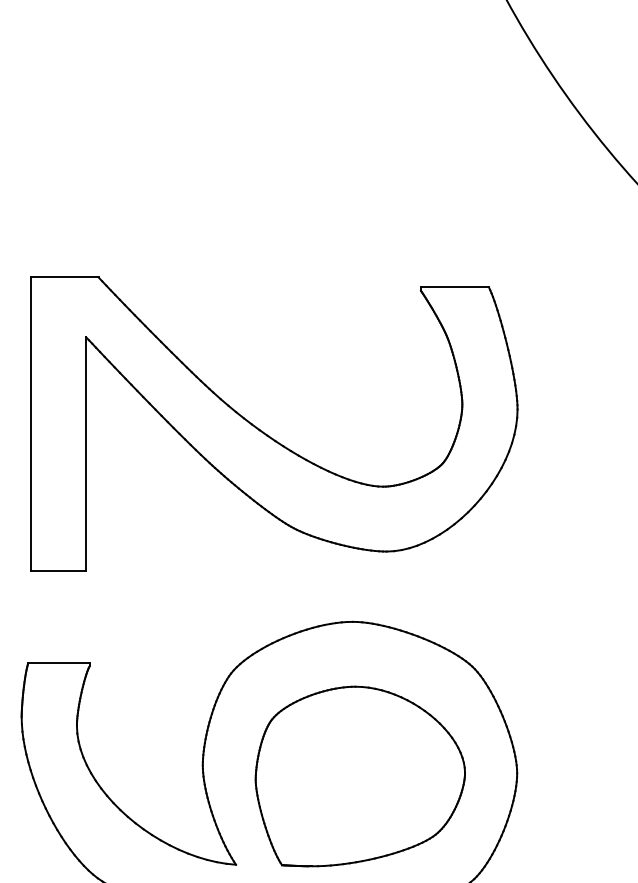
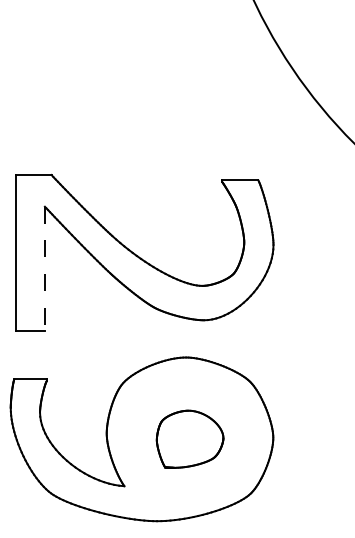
line: (85, 453) -> (44, 268), solid -> dashed
part: (359, 774) -> (189, 438), size x0.6

